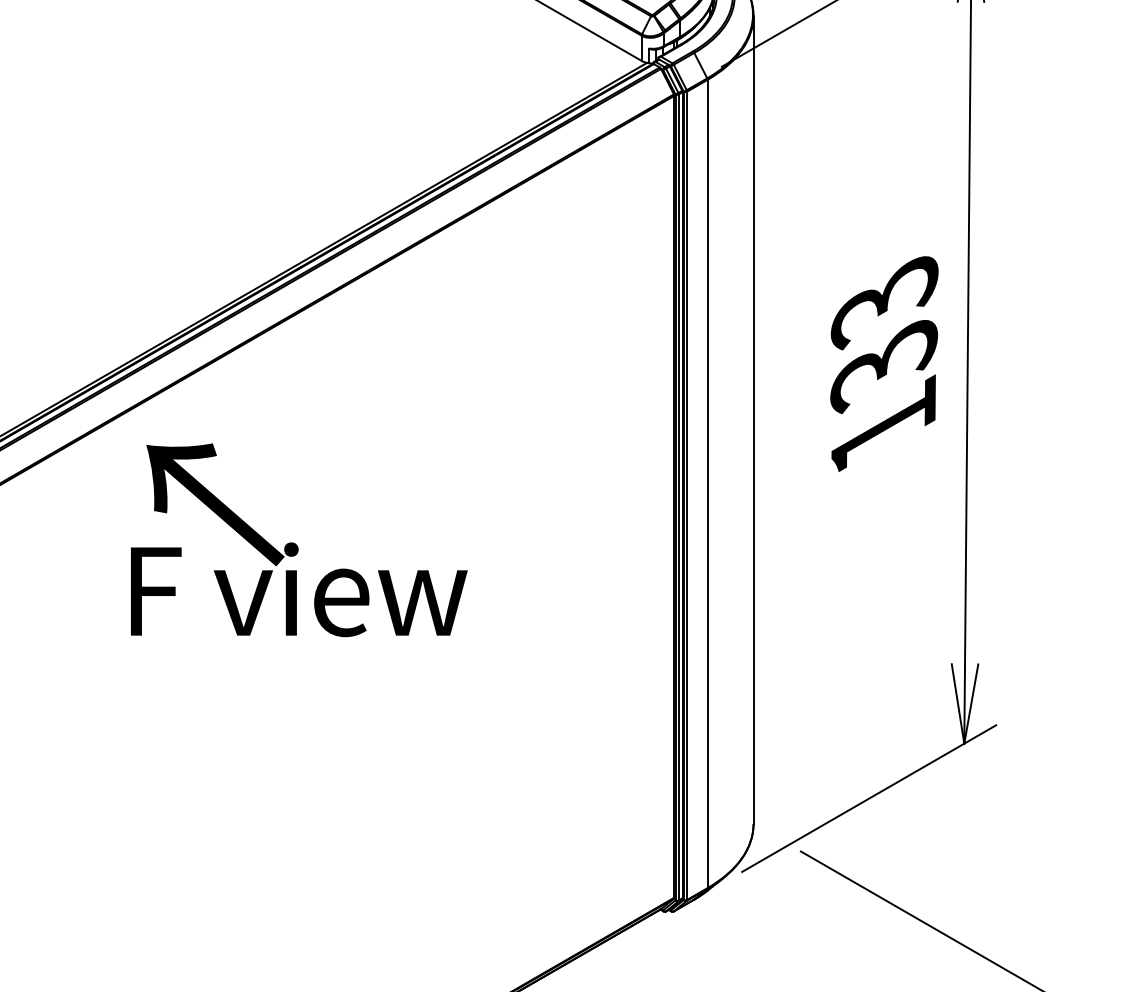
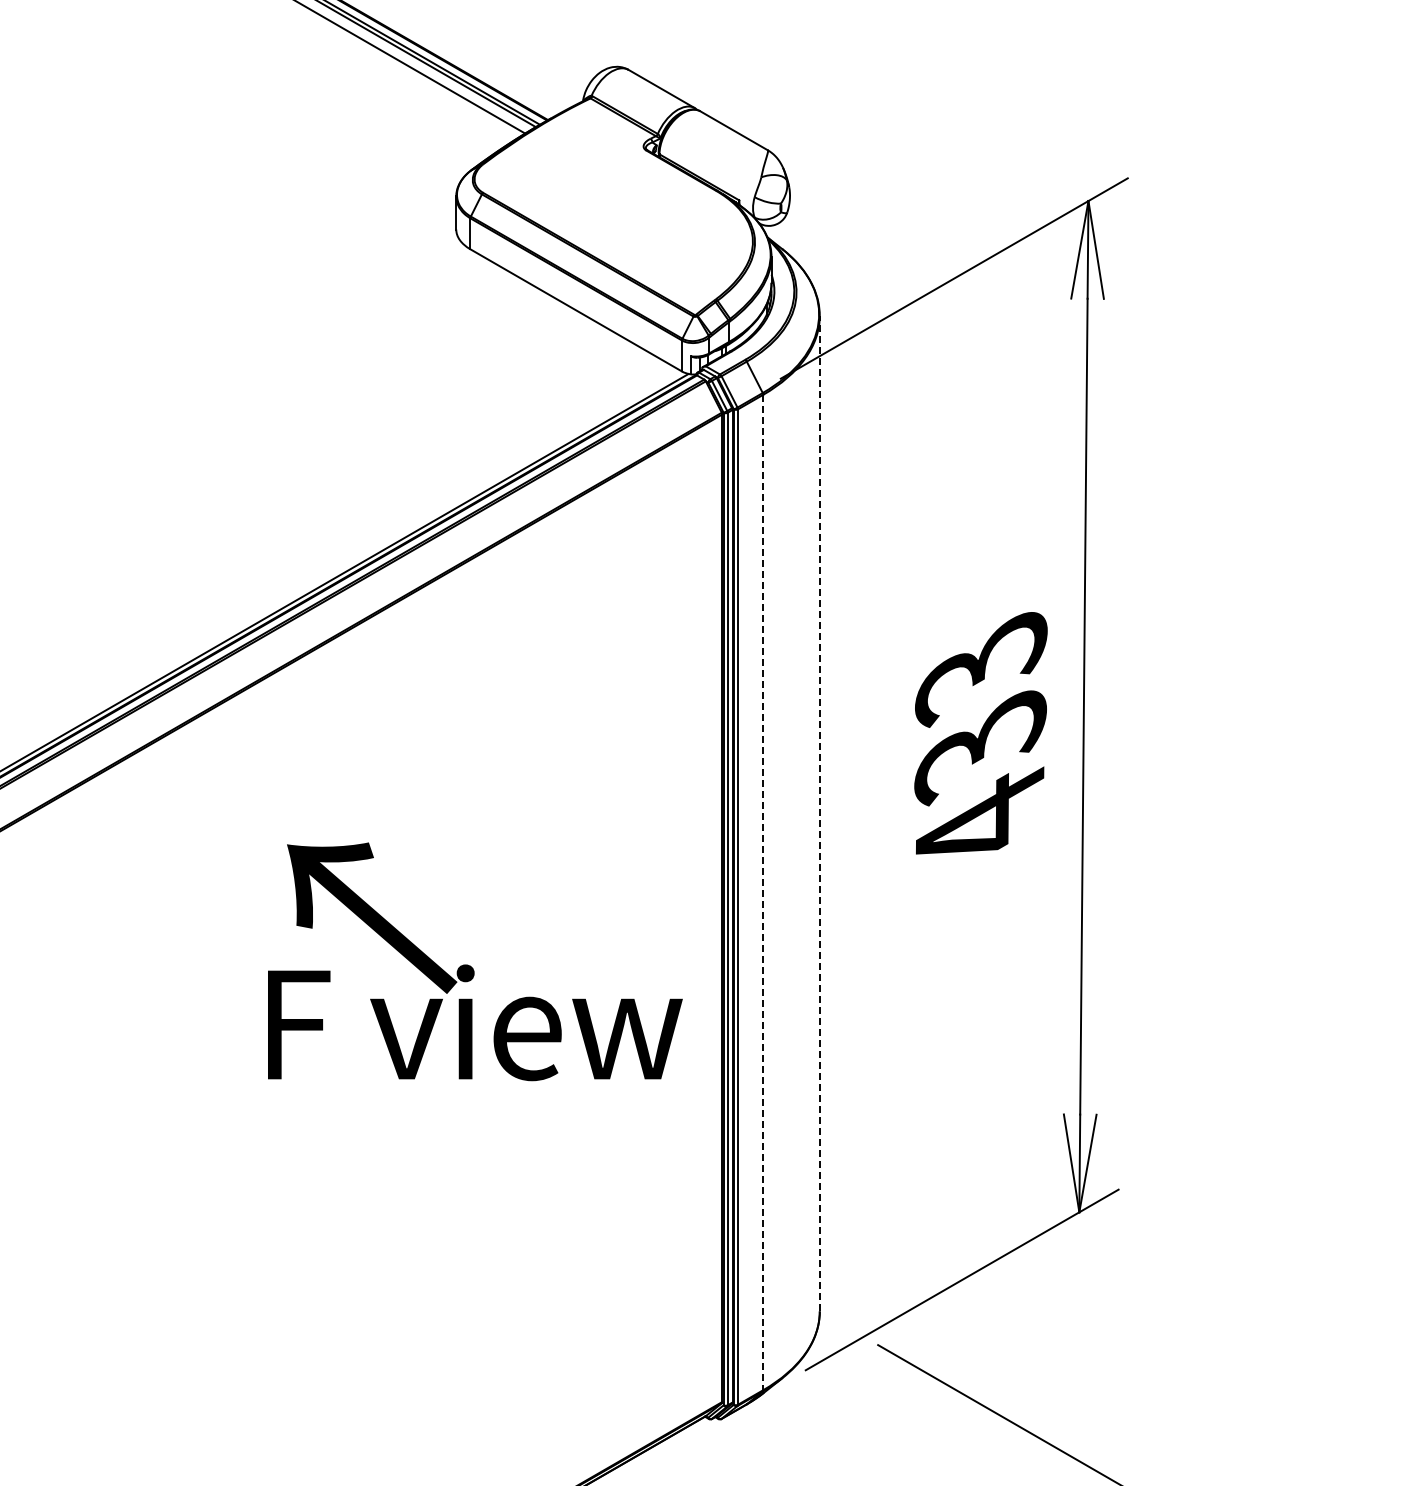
line: (753, 419) -> (819, 813), solid -> dashed
text: (883, 423) -> (979, 817), 133 -> 433
line: (707, 483) -> (763, 892), solid -> dashed
text: (299, 540) -> (475, 961), moved

